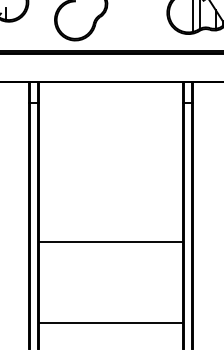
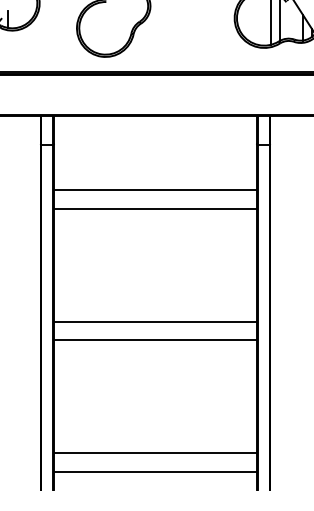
line: (110, 135) -> (154, 190), added
line: (110, 148) -> (154, 208), added
line: (110, 229) -> (154, 322), added
line: (110, 336) -> (154, 472), added

